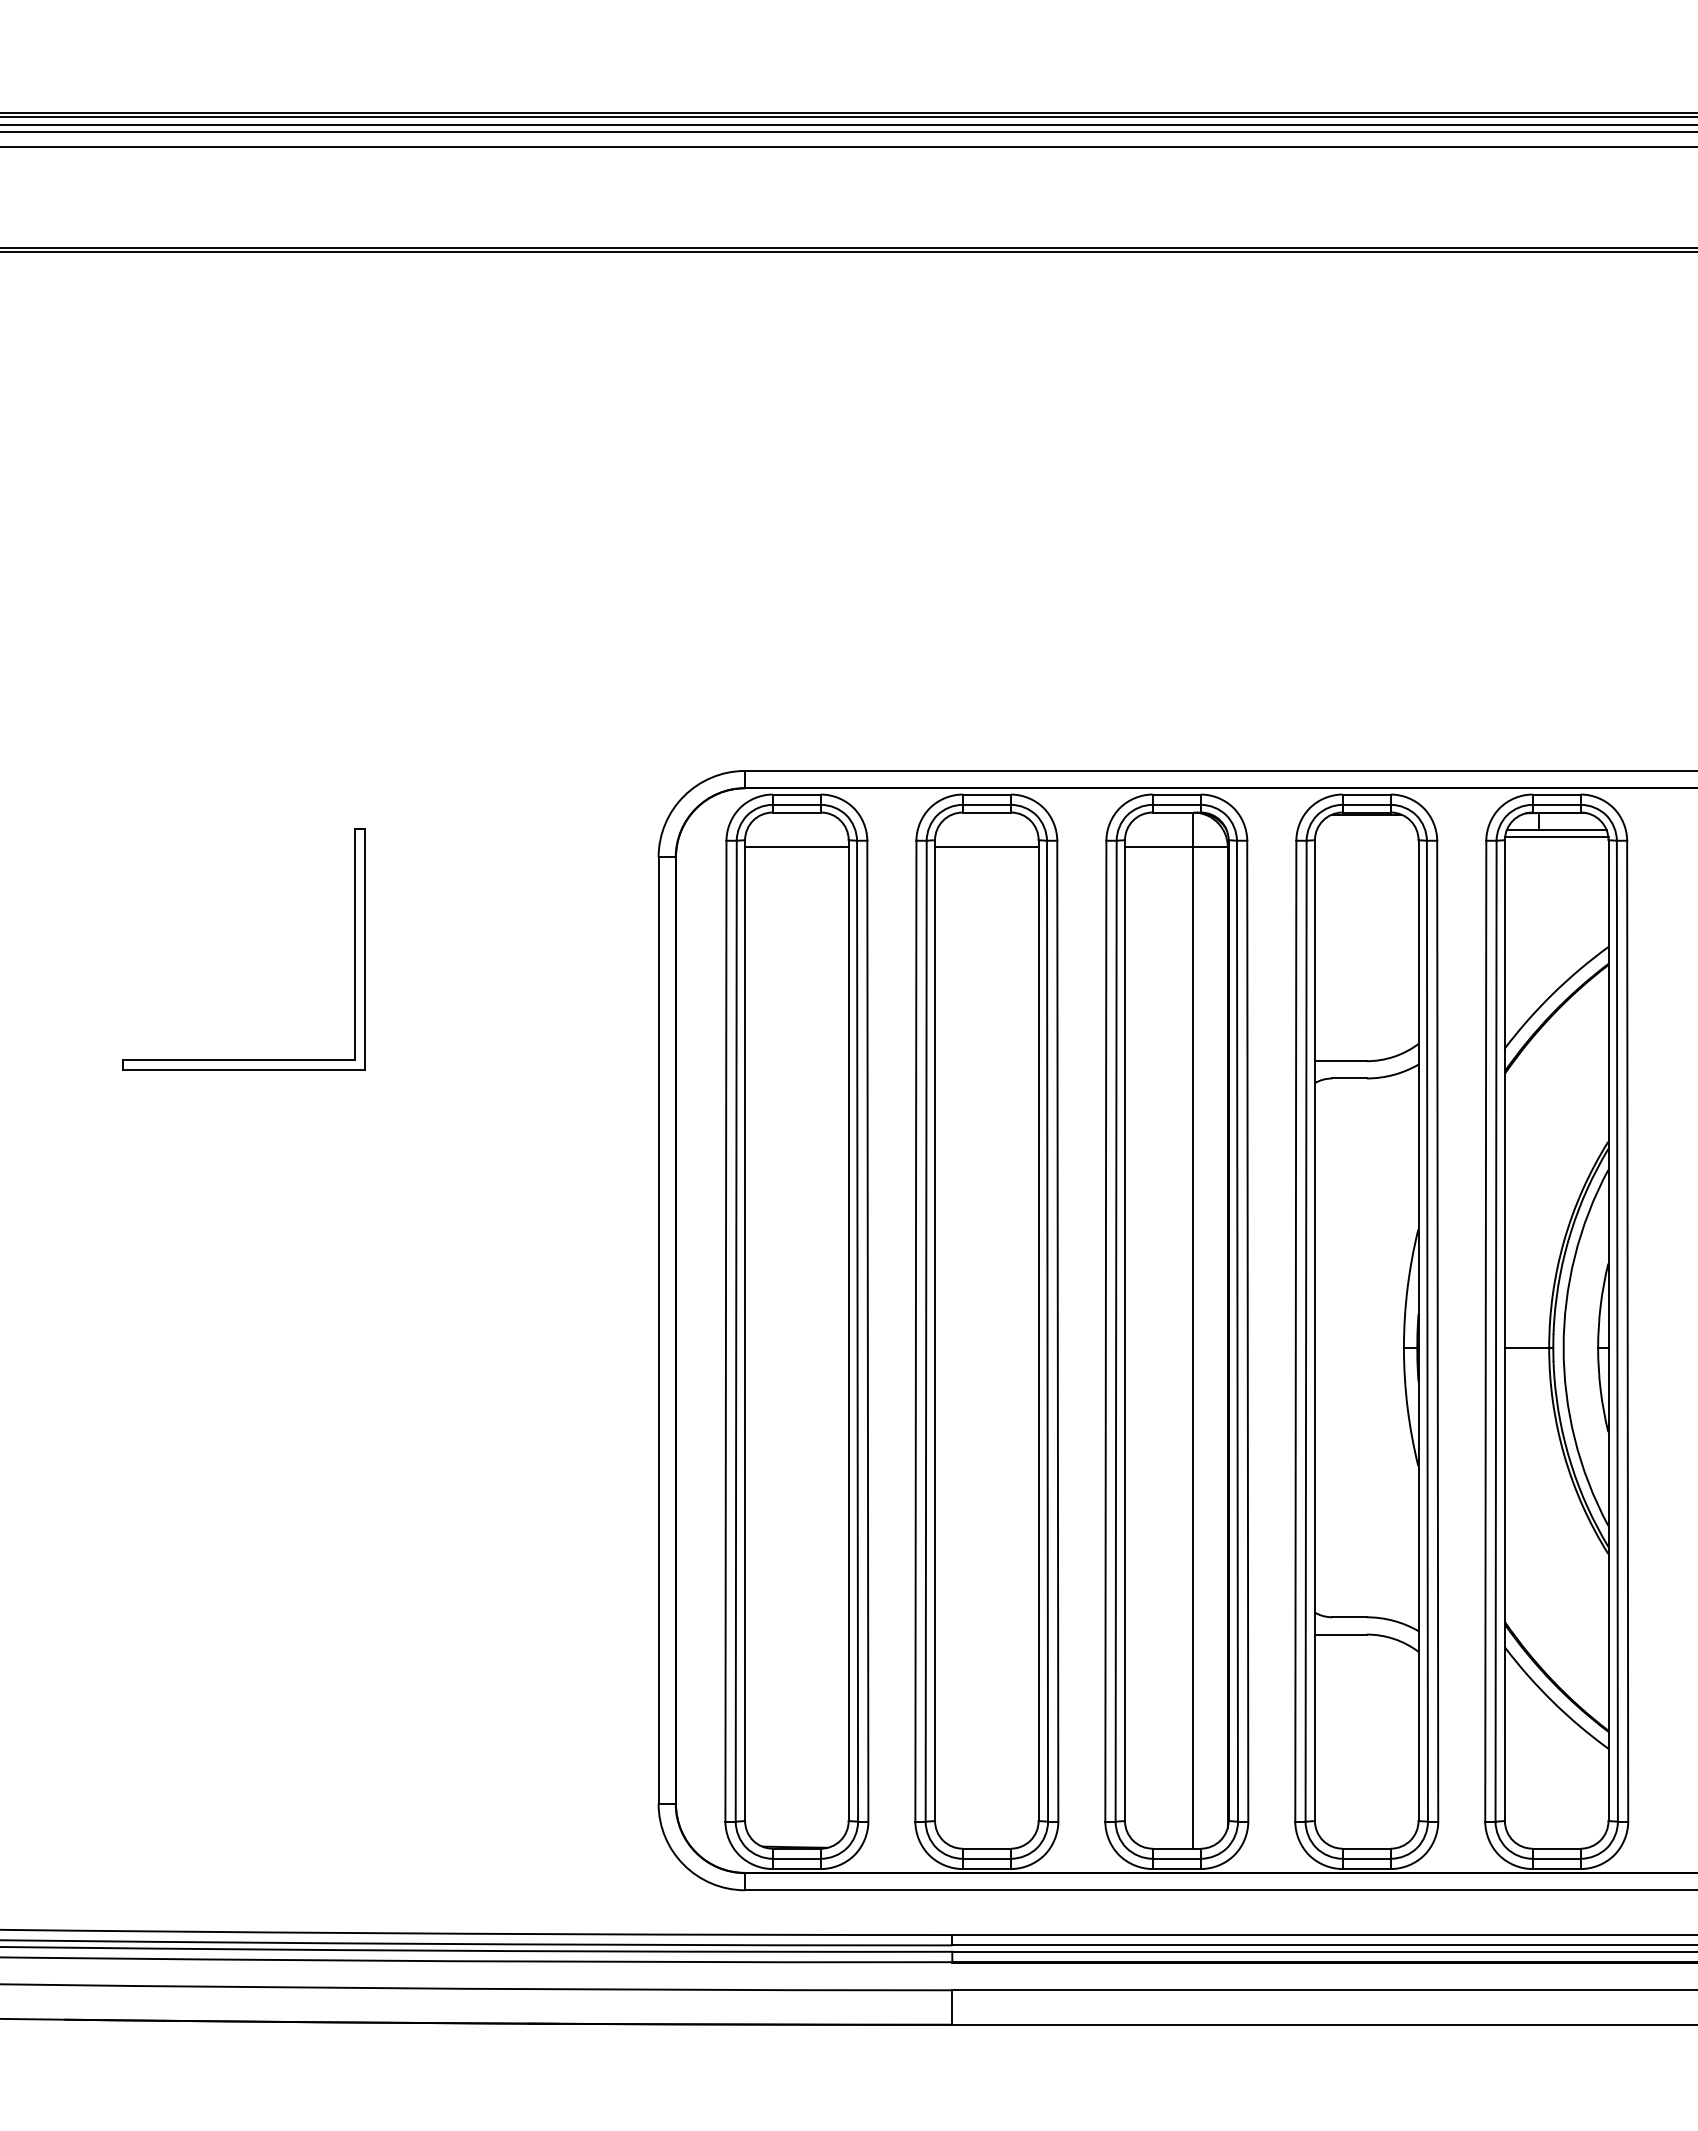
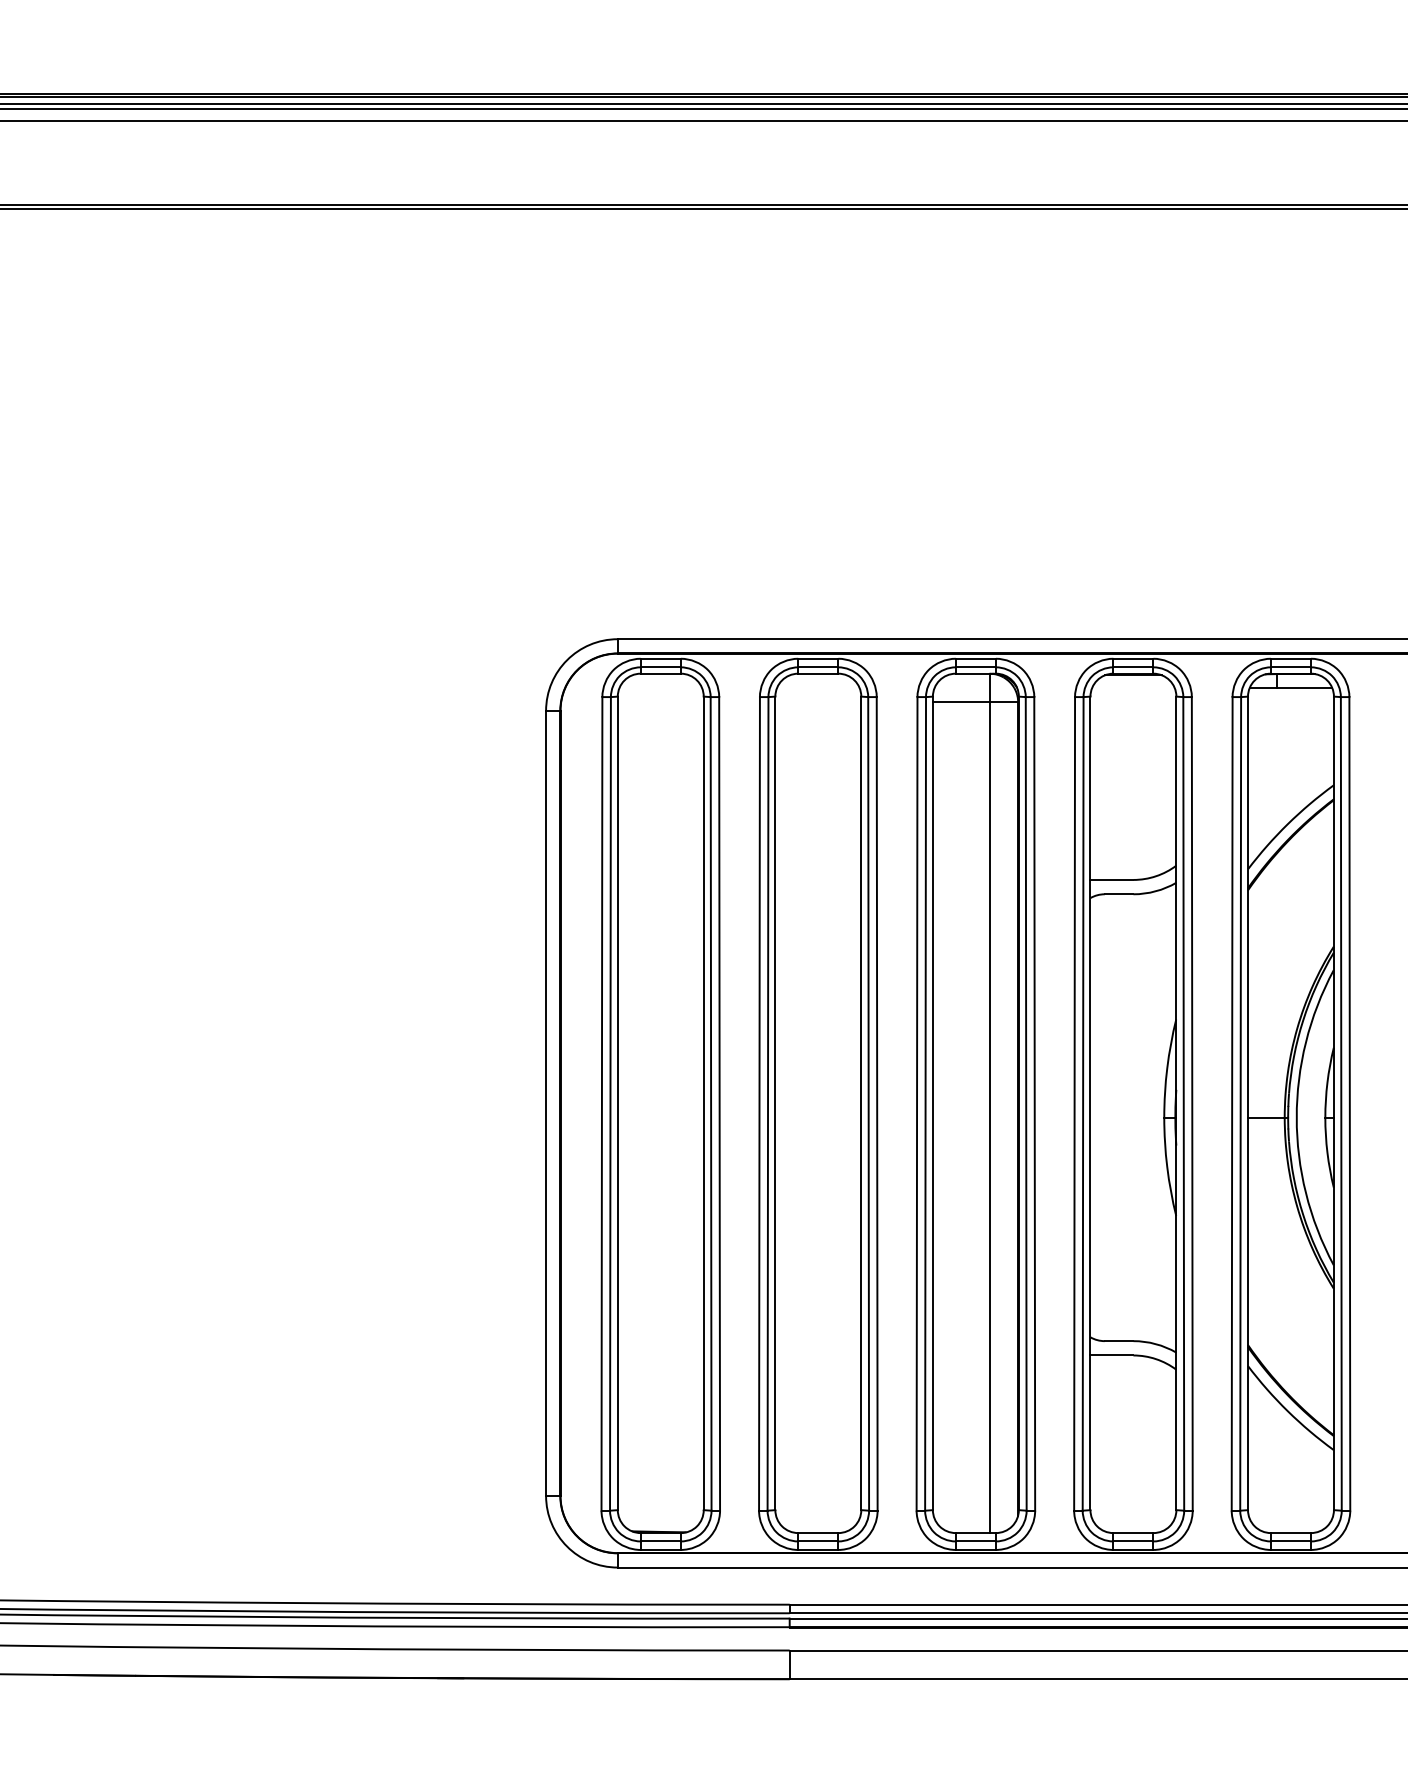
line: (1556, 836) -> (1290, 693), removed
line: (796, 847) -> (660, 702), removed
line: (986, 847) -> (818, 702), removed
part: (243, 1059) -> (201, 878), removed

